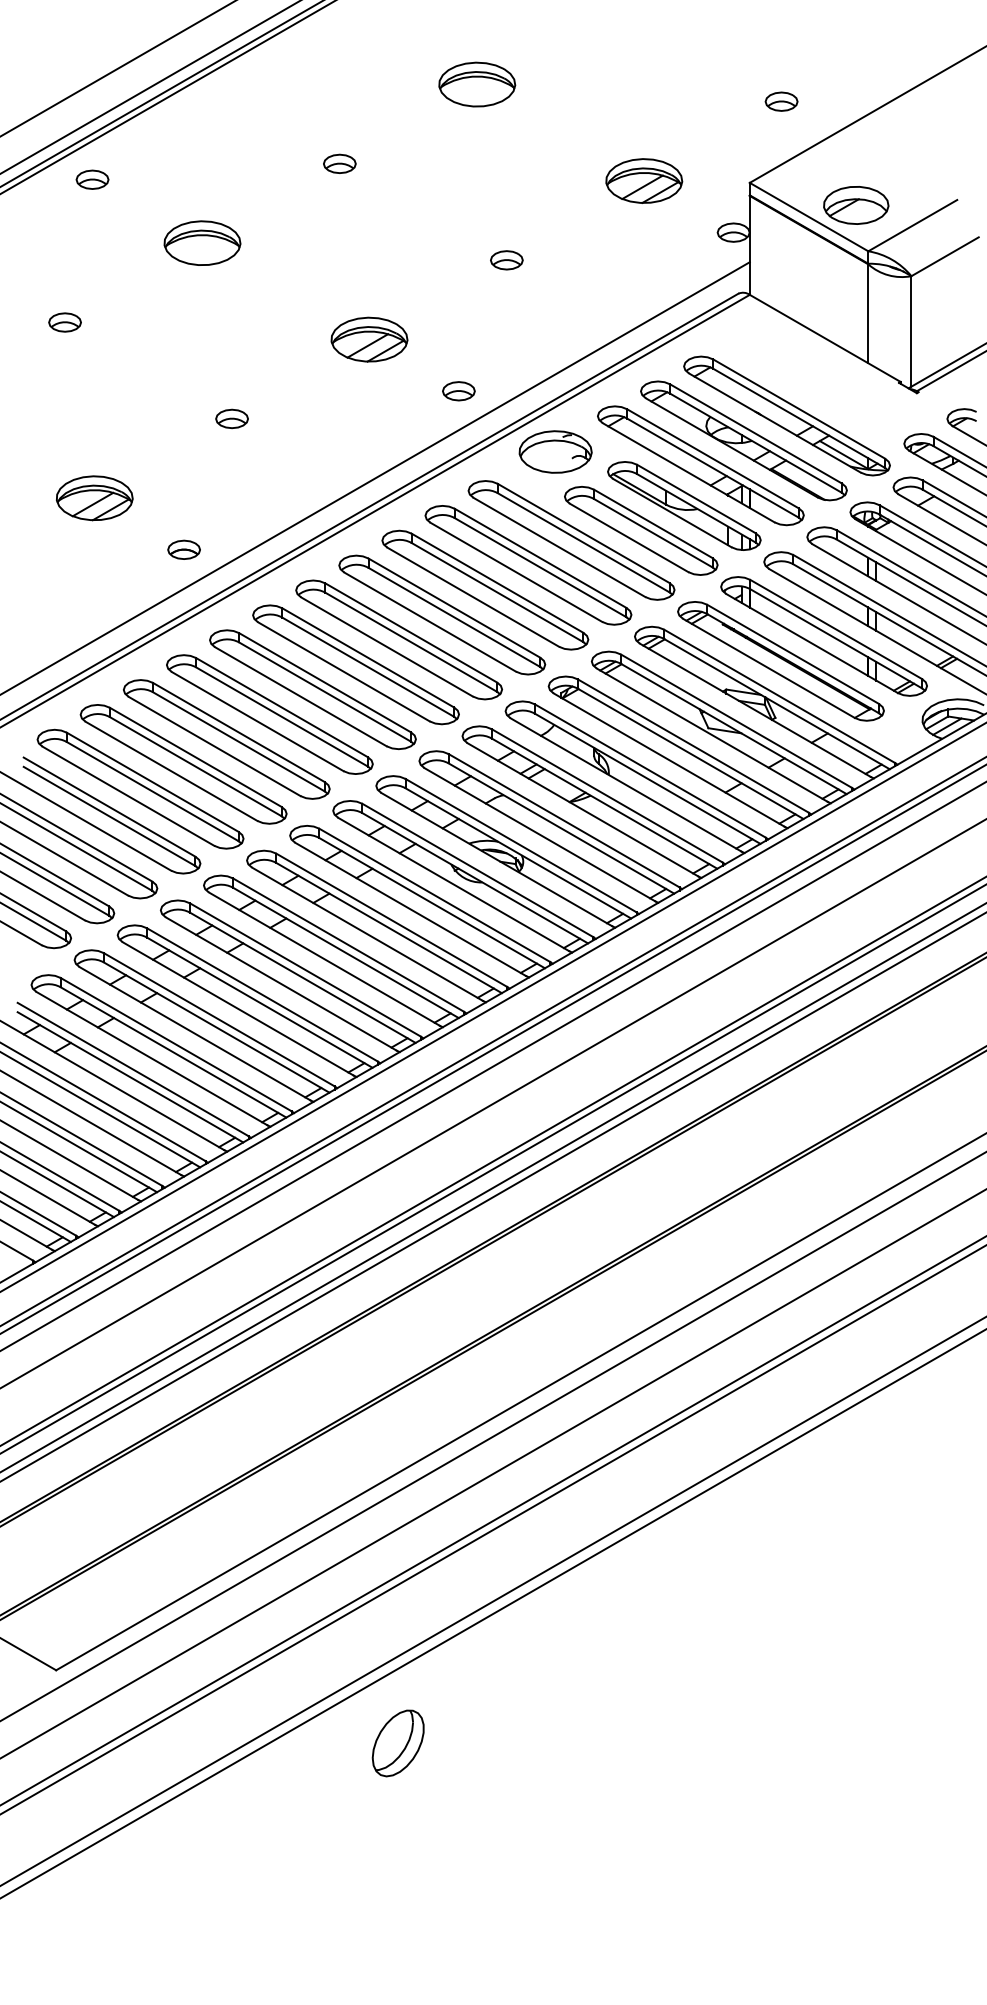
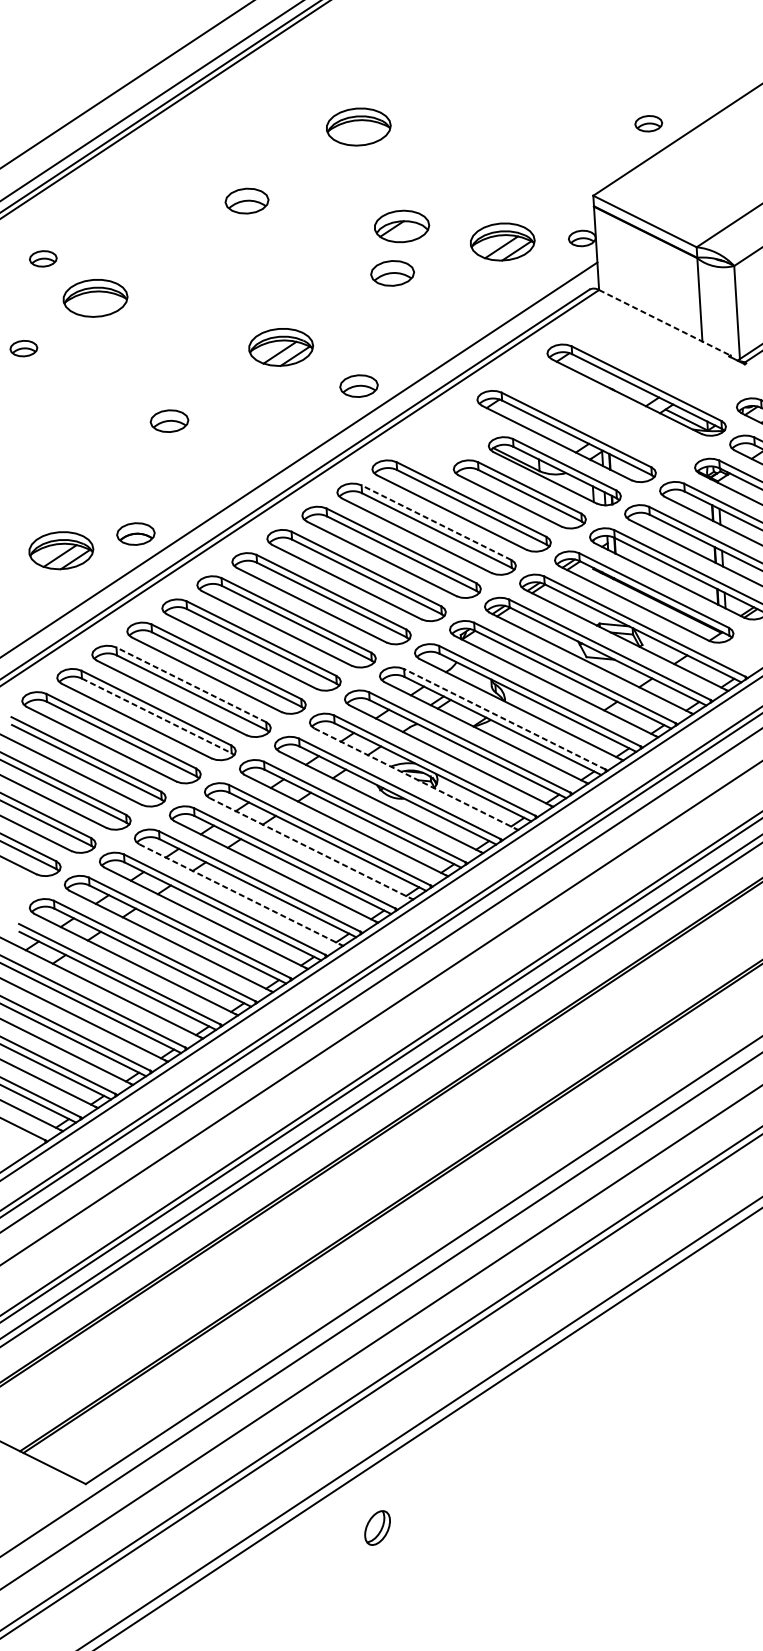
part: (781, 101) -> (648, 123), moved
part: (339, 163) -> (246, 200), size x1.6
part: (92, 179) -> (43, 258), moved
part: (644, 180) -> (502, 241), moved
part: (856, 205) -> (402, 226), moved
part: (202, 242) -> (95, 297), moved
part: (506, 260) -> (392, 273), size x1.6
line: (825, 338) -> (665, 322), solid -> dashed
part: (458, 391) -> (358, 386), size x1.4
part: (231, 418) -> (168, 420), size x1.4
part: (743, 440) -> (601, 413), removed
part: (555, 451) -> (443, 431), removed
part: (94, 498) -> (61, 550), moved
part: (183, 549) -> (135, 533), size x1.4
line: (540, 558) -> (436, 522), solid -> dashed
line: (238, 732) -> (191, 684), solid -> dashed
line: (196, 766) -> (157, 715), solid -> dashed
line: (606, 795) -> (504, 719), solid -> dashed
line: (497, 859) -> (415, 778), solid -> dashed
line: (367, 934) -> (310, 848), solid -> dashed
line: (281, 984) -> (240, 894), solid -> dashed
part: (397, 1743) -> (377, 1528), size x0.6

